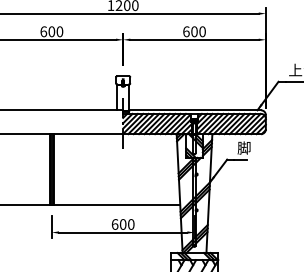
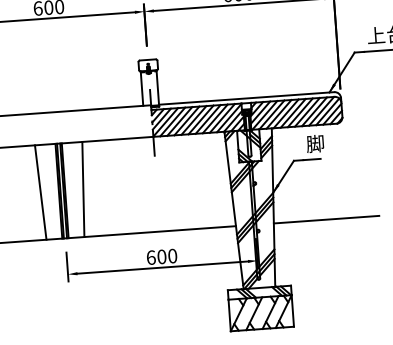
line: (35, 169) -> (40, 192), added
line: (67, 169) -> (82, 189), added
line: (248, 205) -> (326, 219), added

